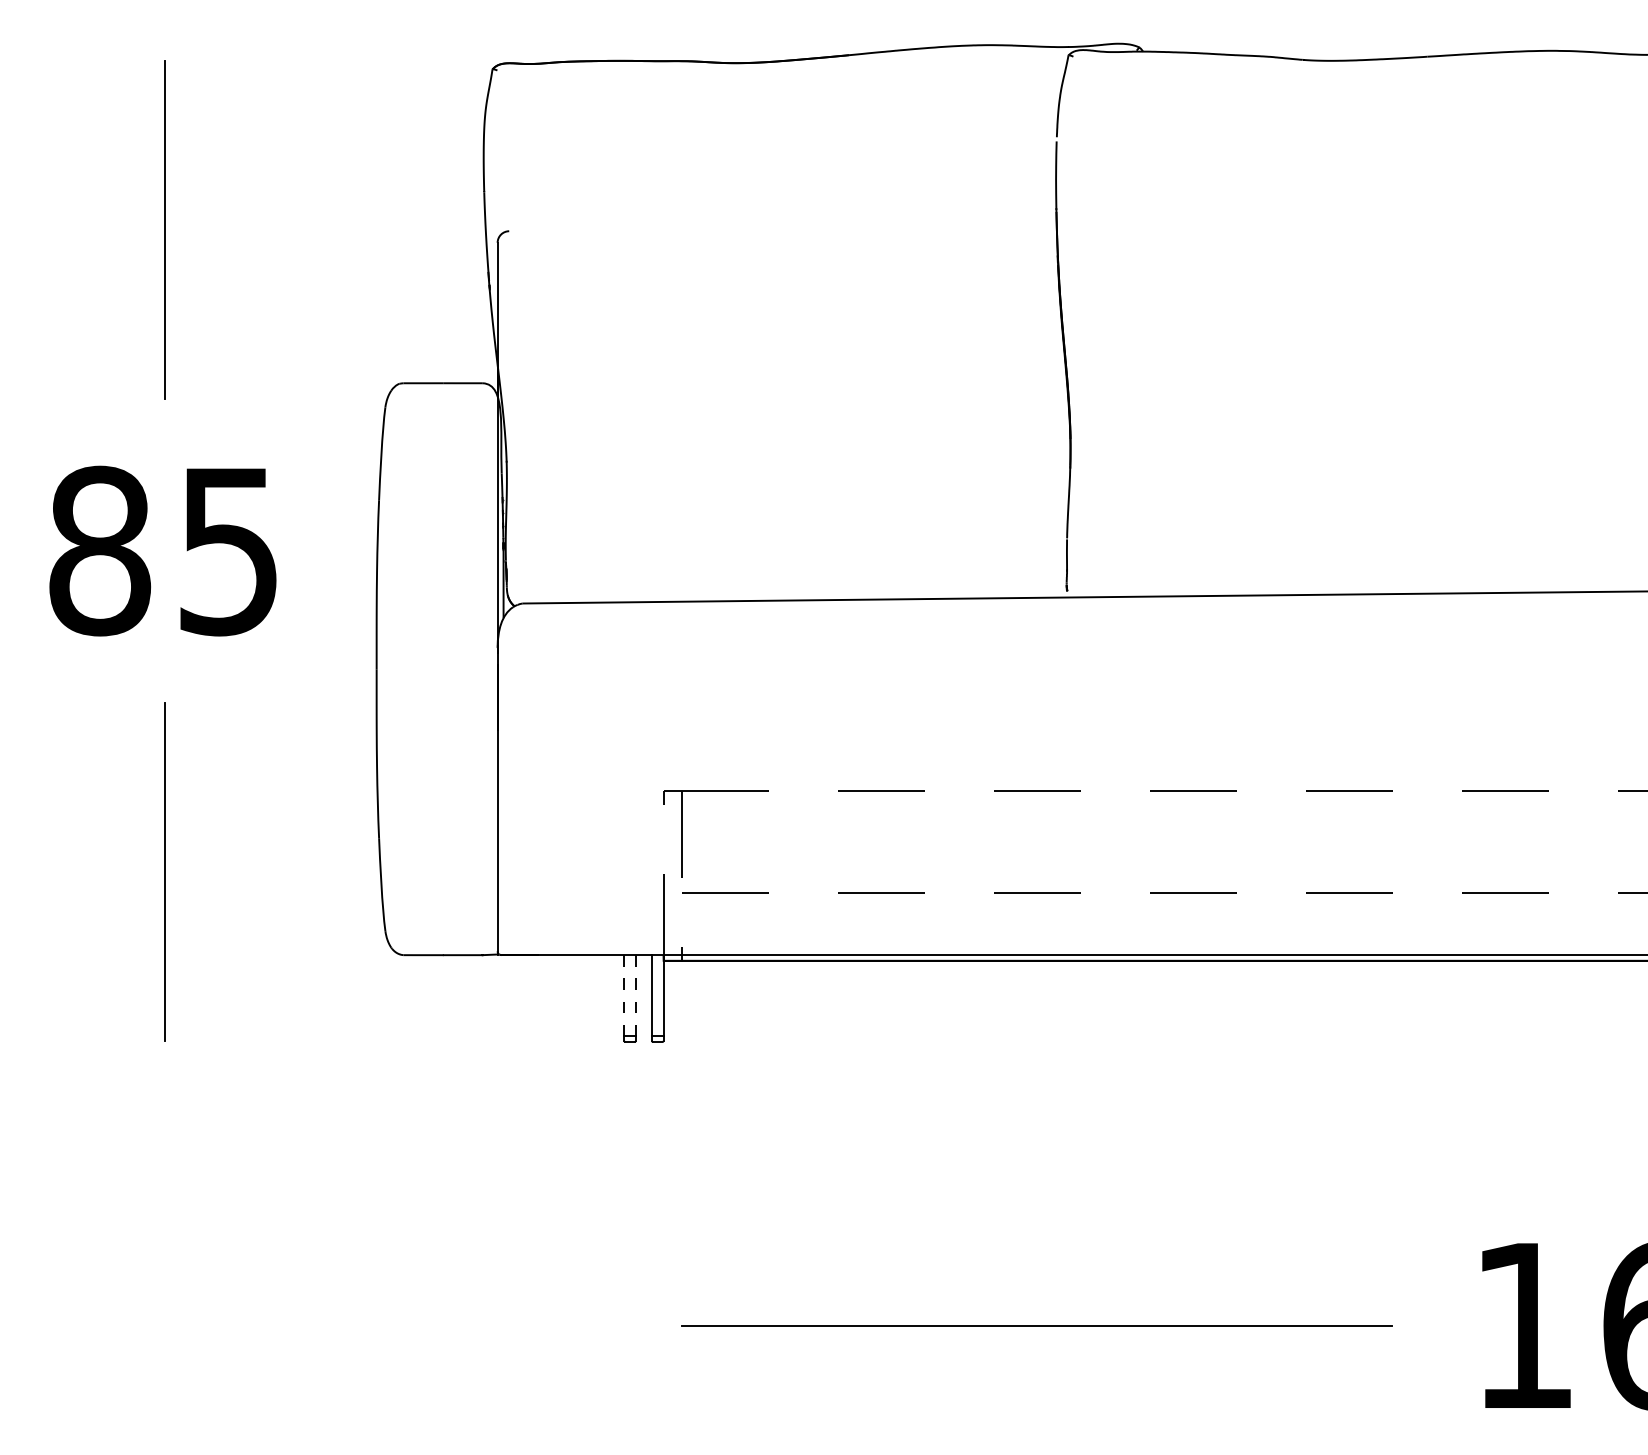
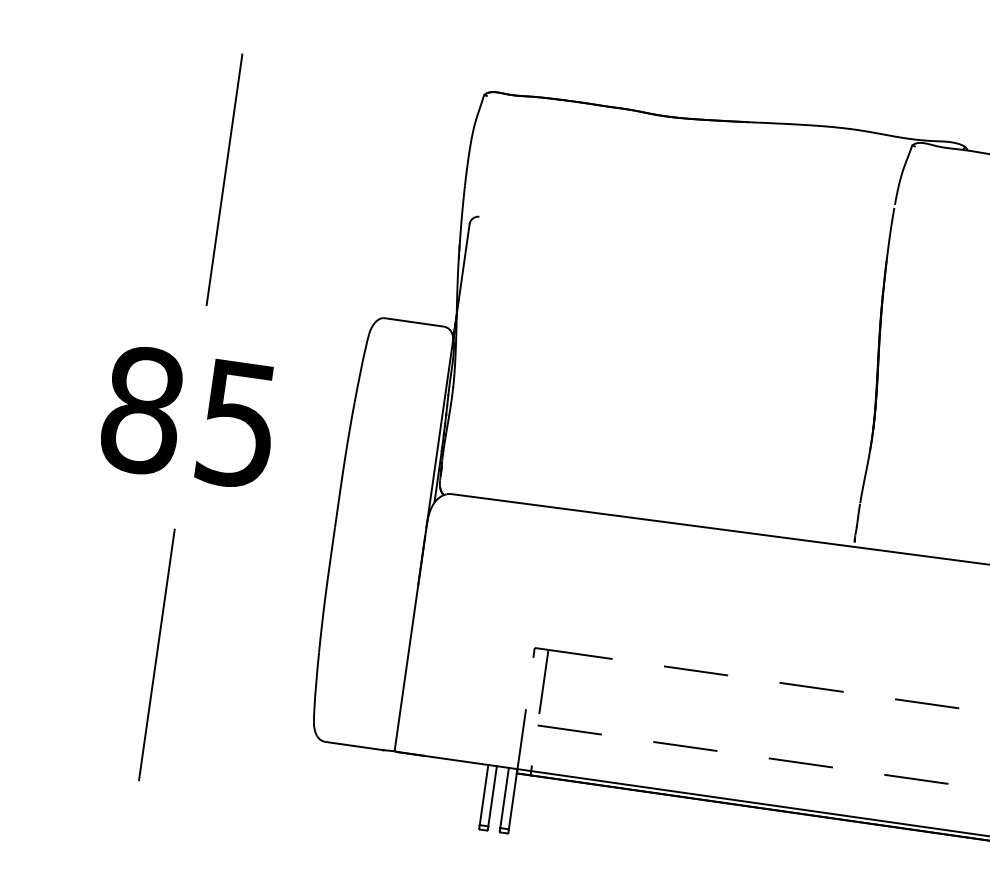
line: (624, 995) -> (484, 794), dashed -> solid
line: (635, 995) -> (492, 796), dashed -> solid

